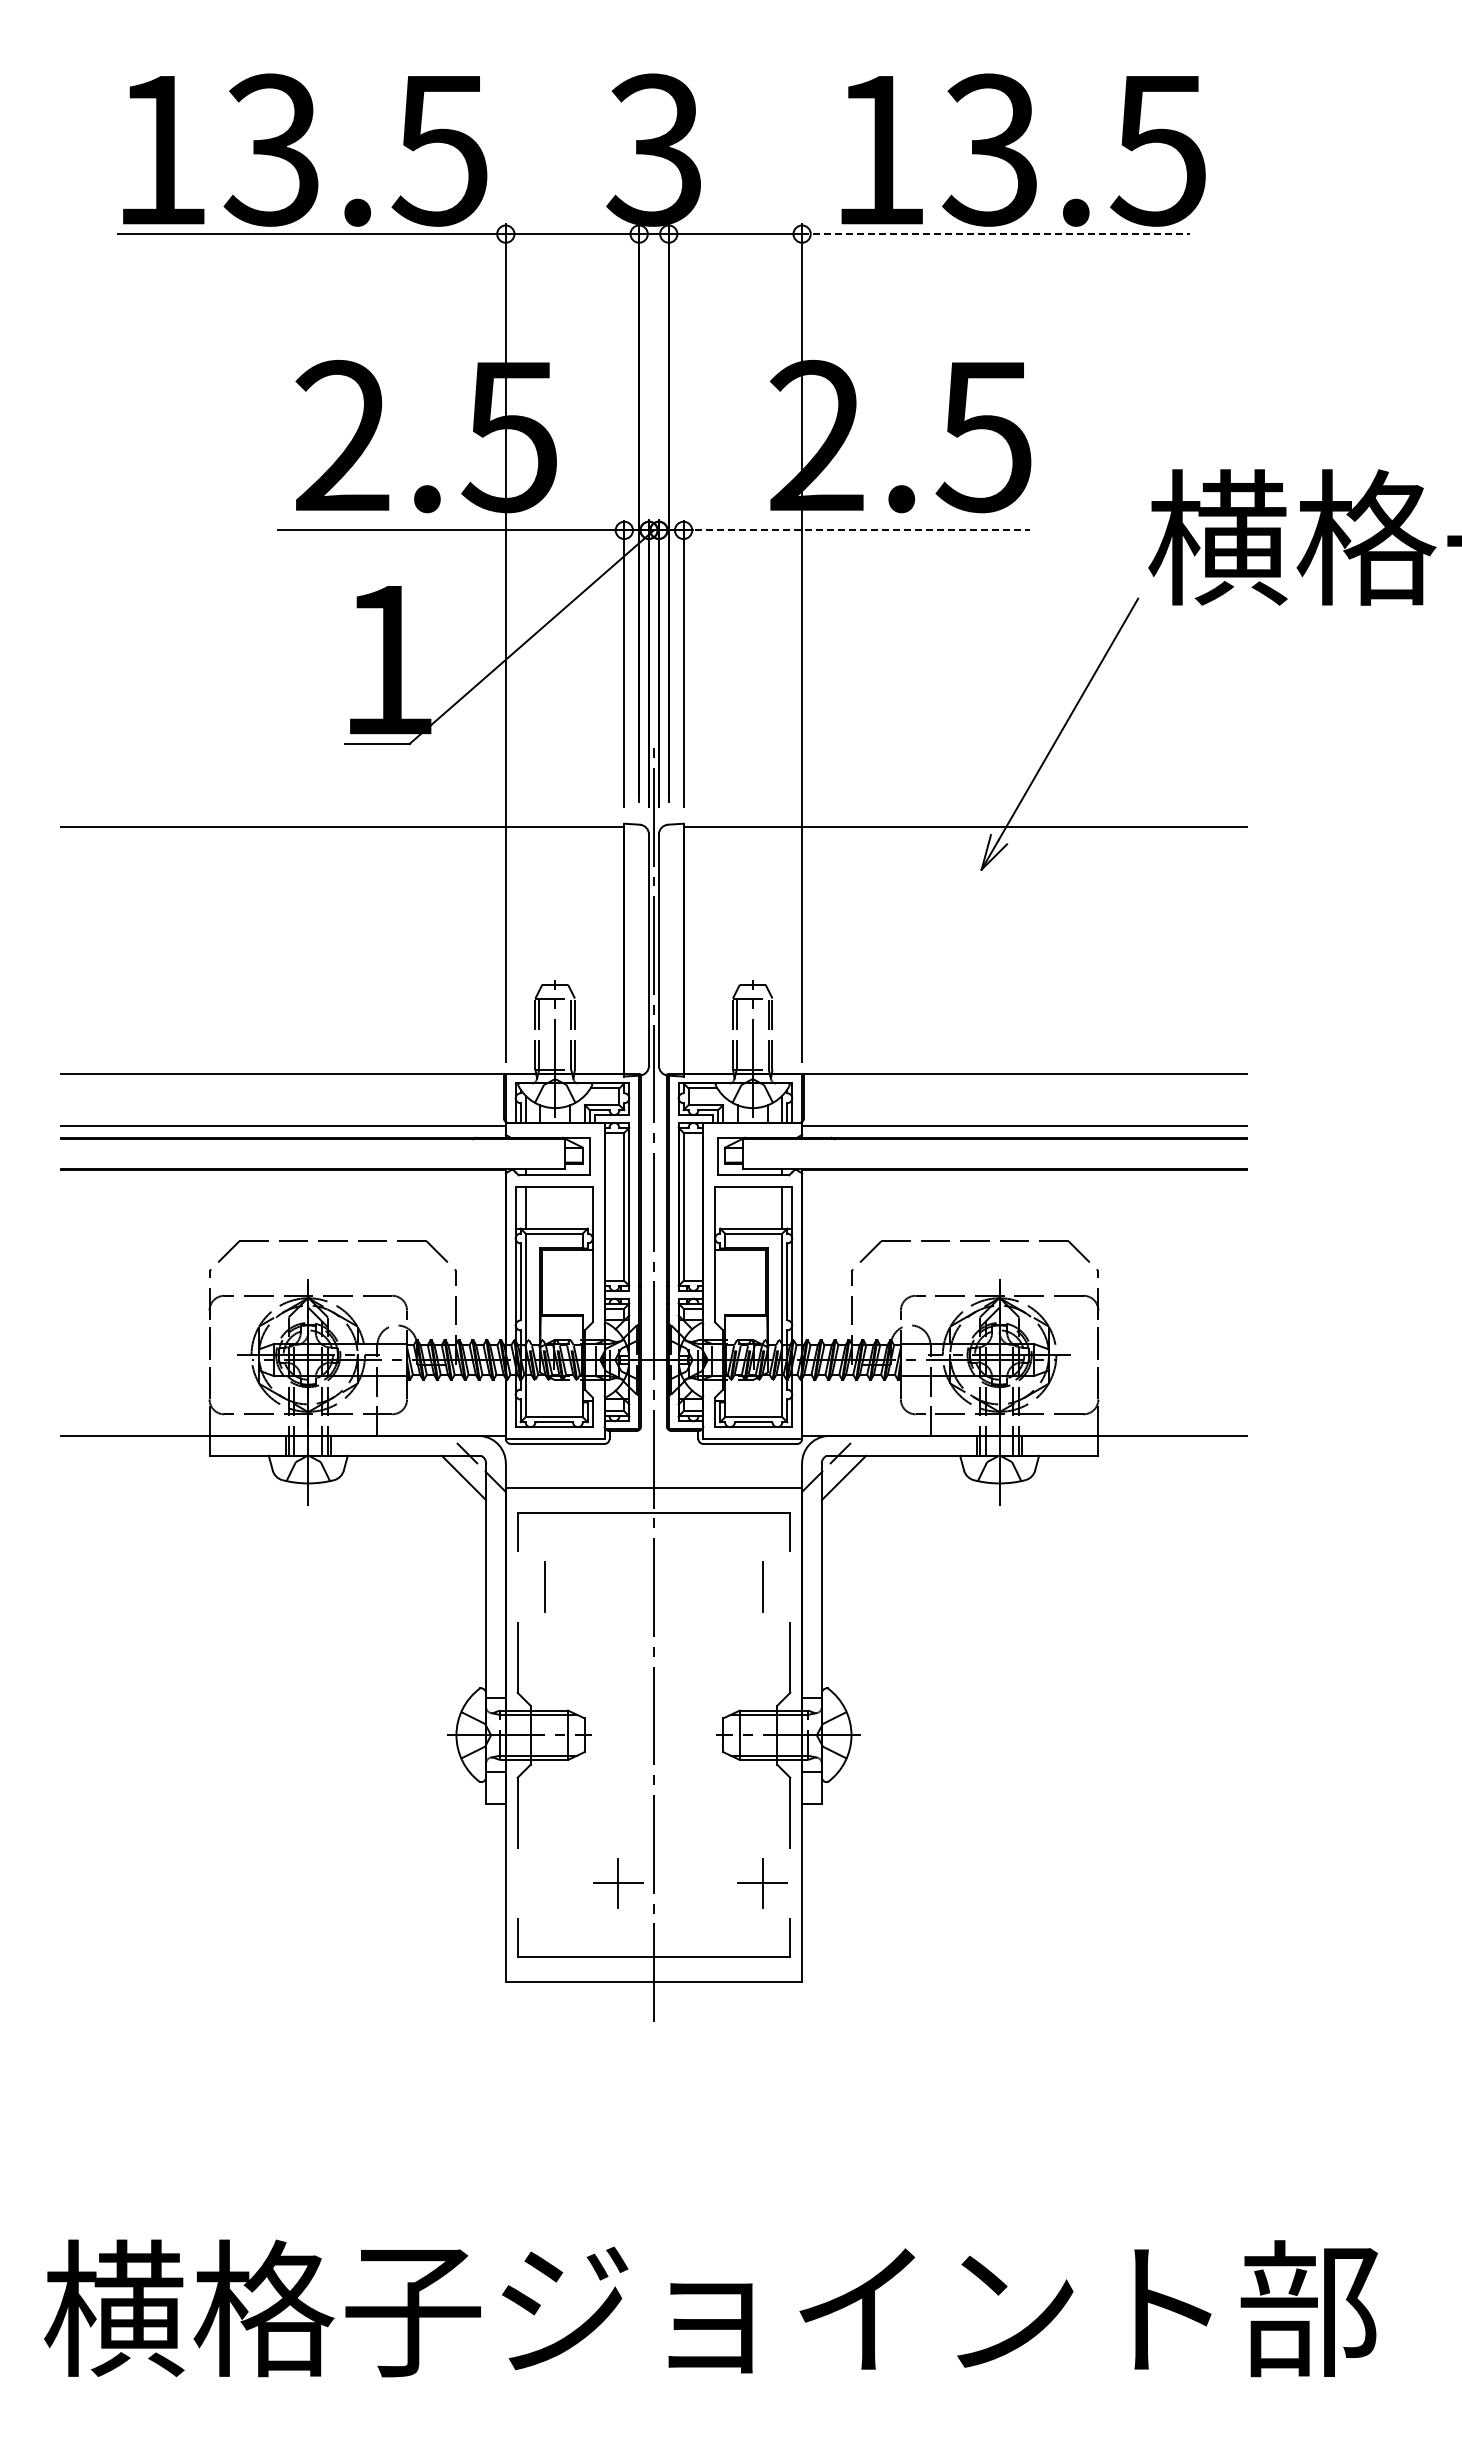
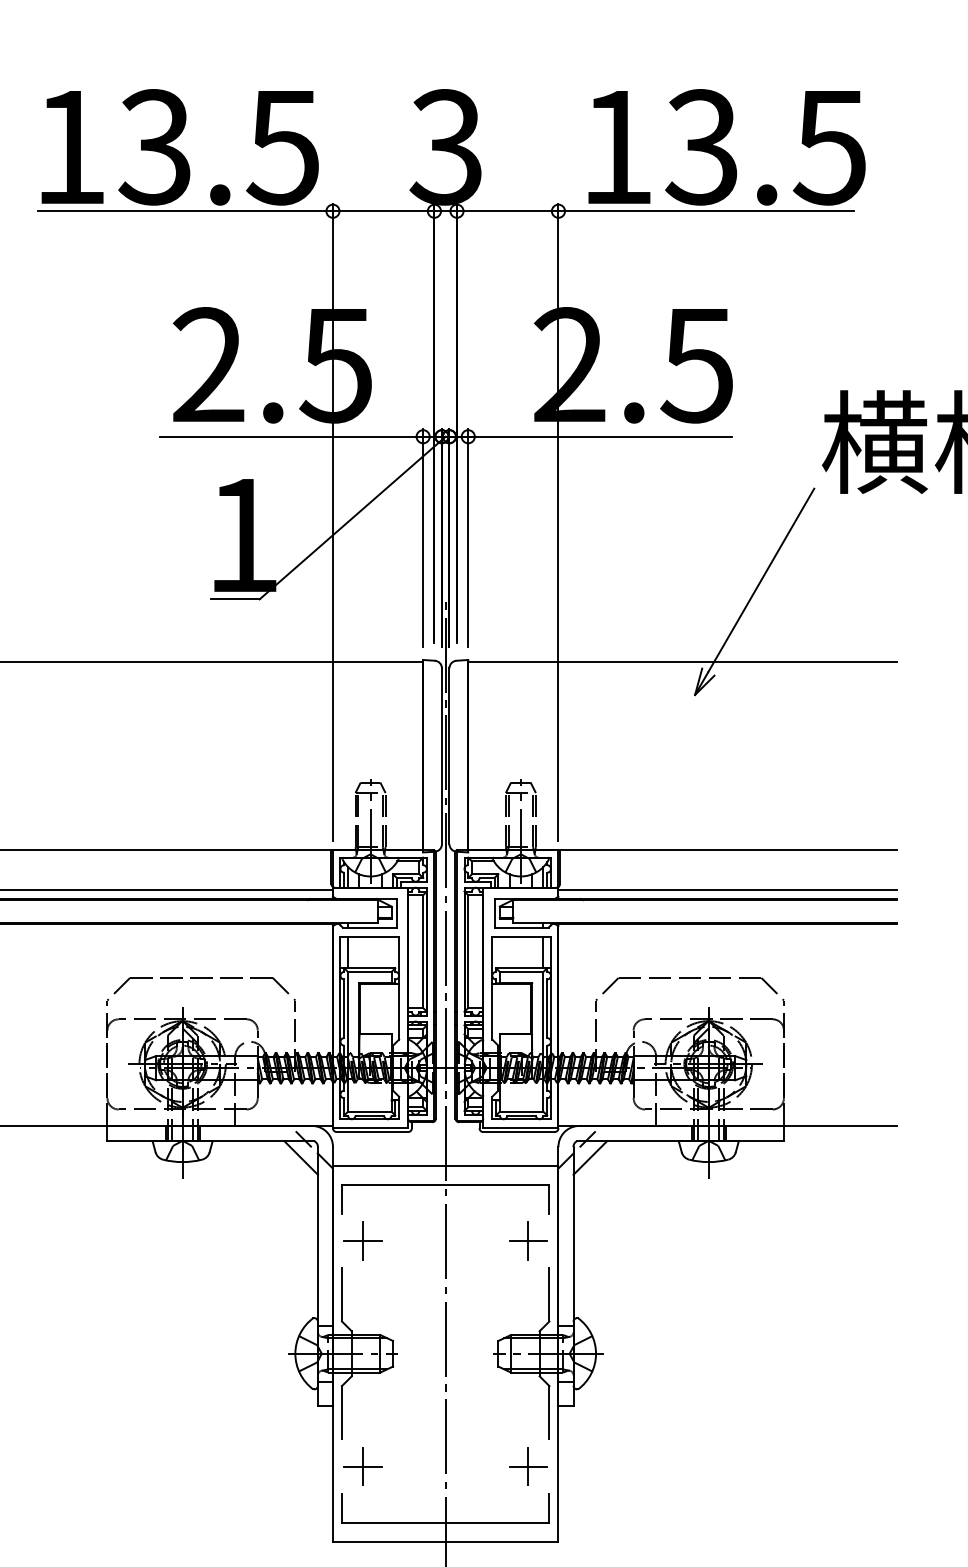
line: (995, 234) -> (705, 211), dashed -> solid
line: (856, 530) -> (599, 436), dashed -> solid
line: (545, 1587) -> (363, 1241), added
line: (762, 1587) -> (528, 1241), added
part: (618, 1883) -> (363, 1466), moved

